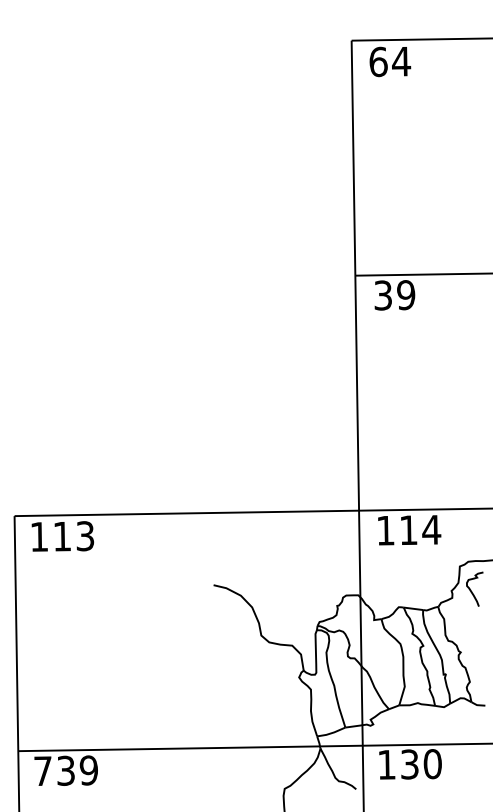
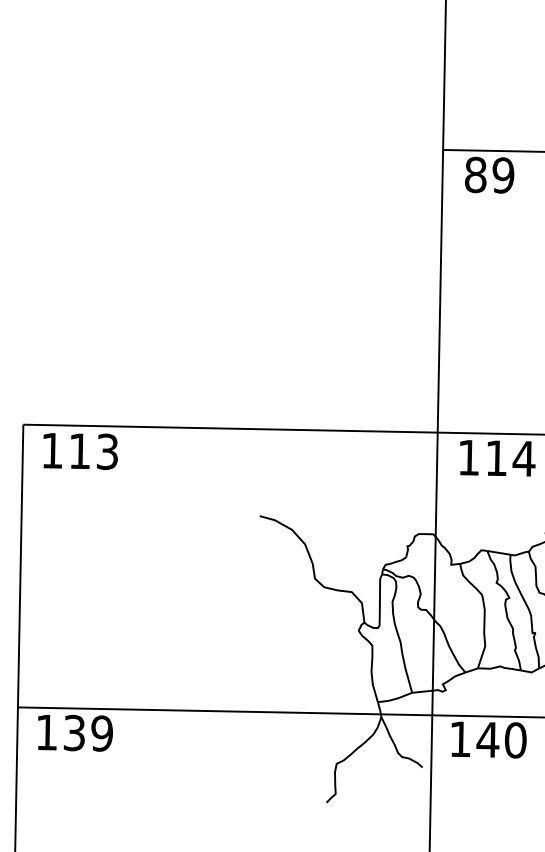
text: (383, 295) -> (476, 174), 39 -> 89
text: (409, 764) -> (487, 739), 130 -> 140
text: (42, 770) -> (46, 731), 739 -> 139

